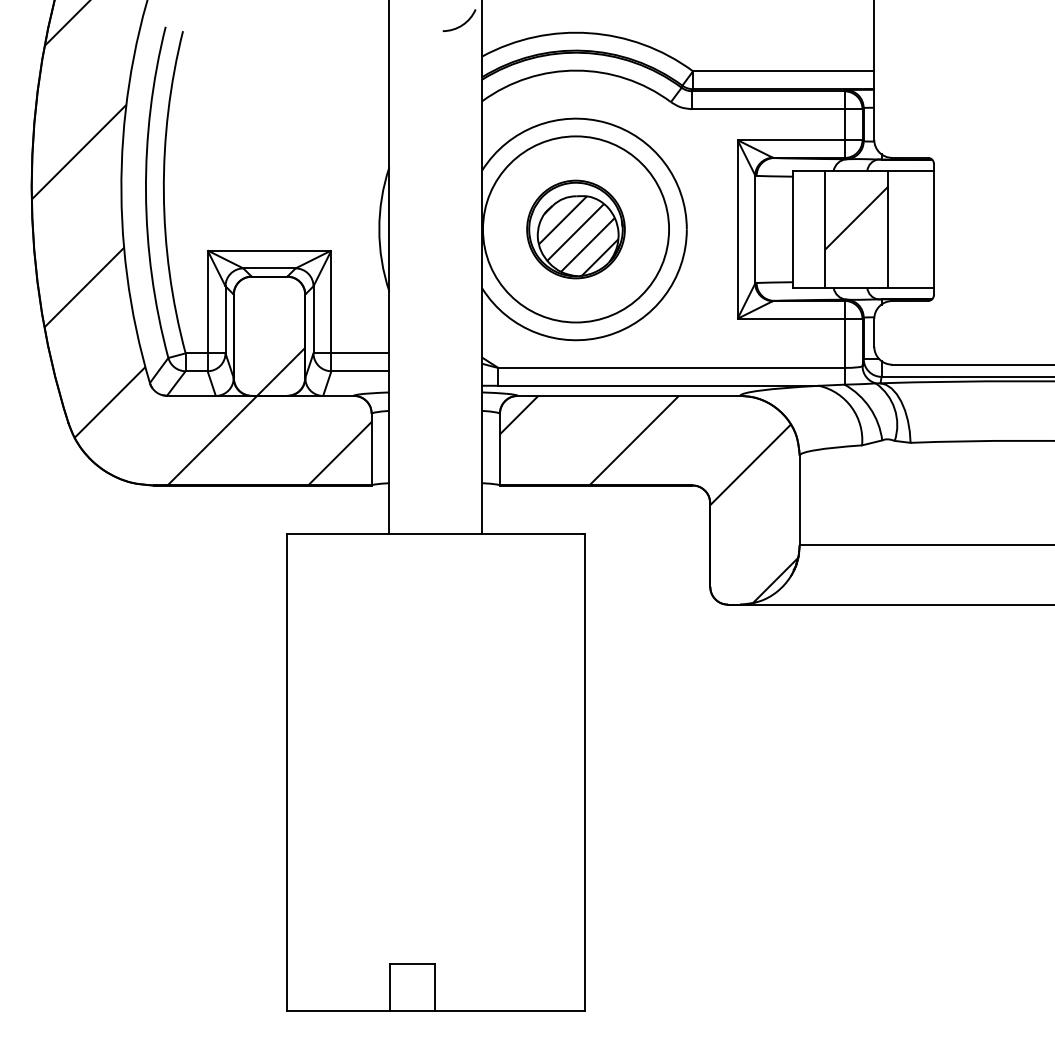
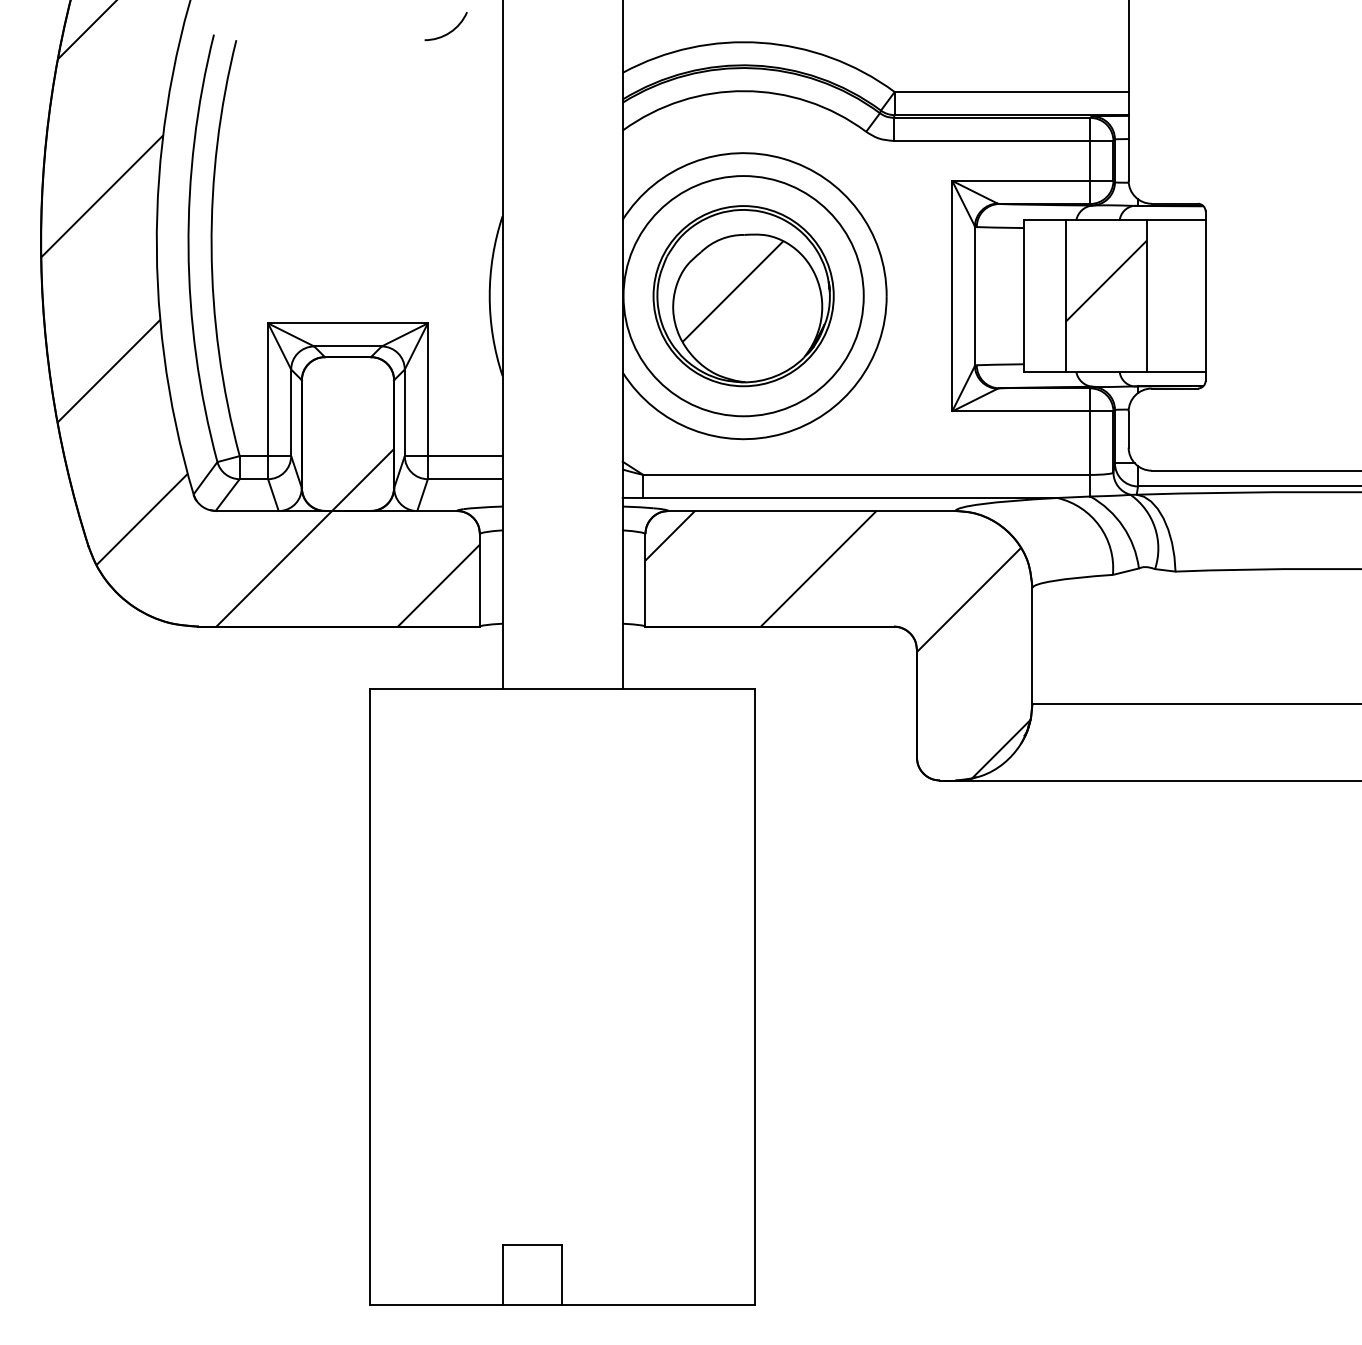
curve: (462, 24) -> (449, 31), moved
part: (575, 229) -> (743, 296), size x1.43

